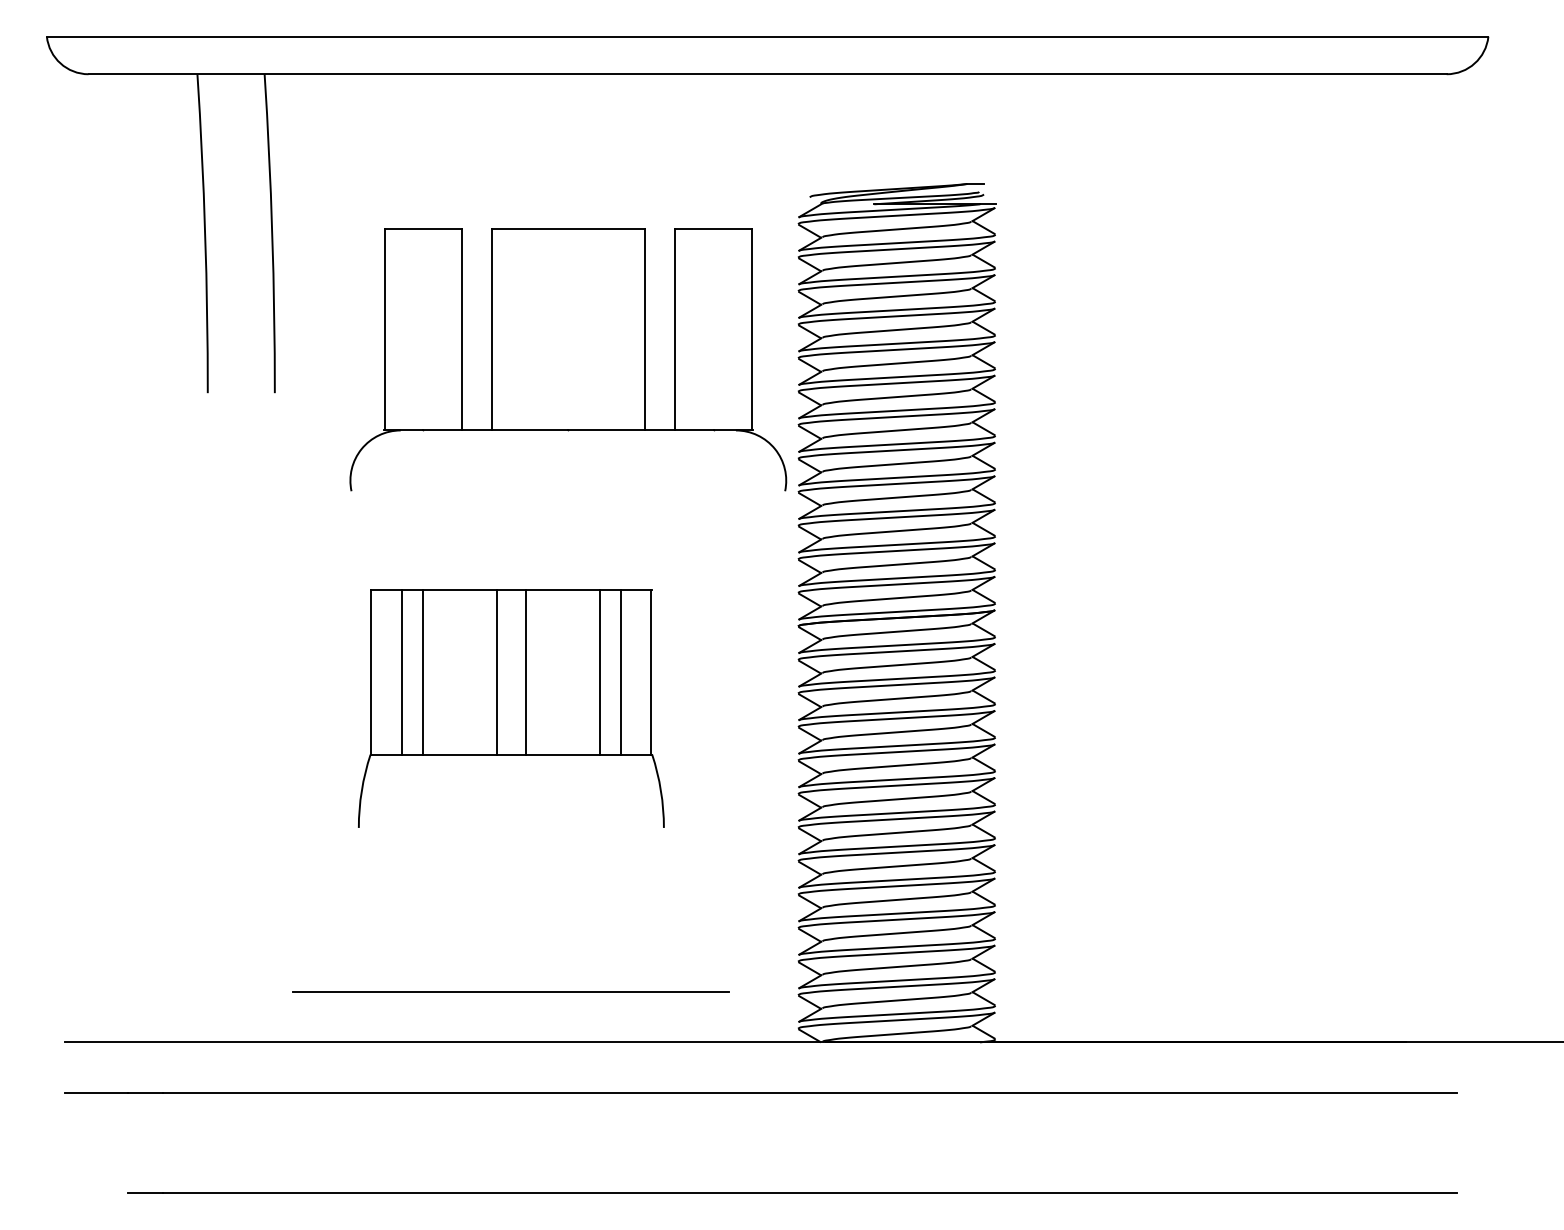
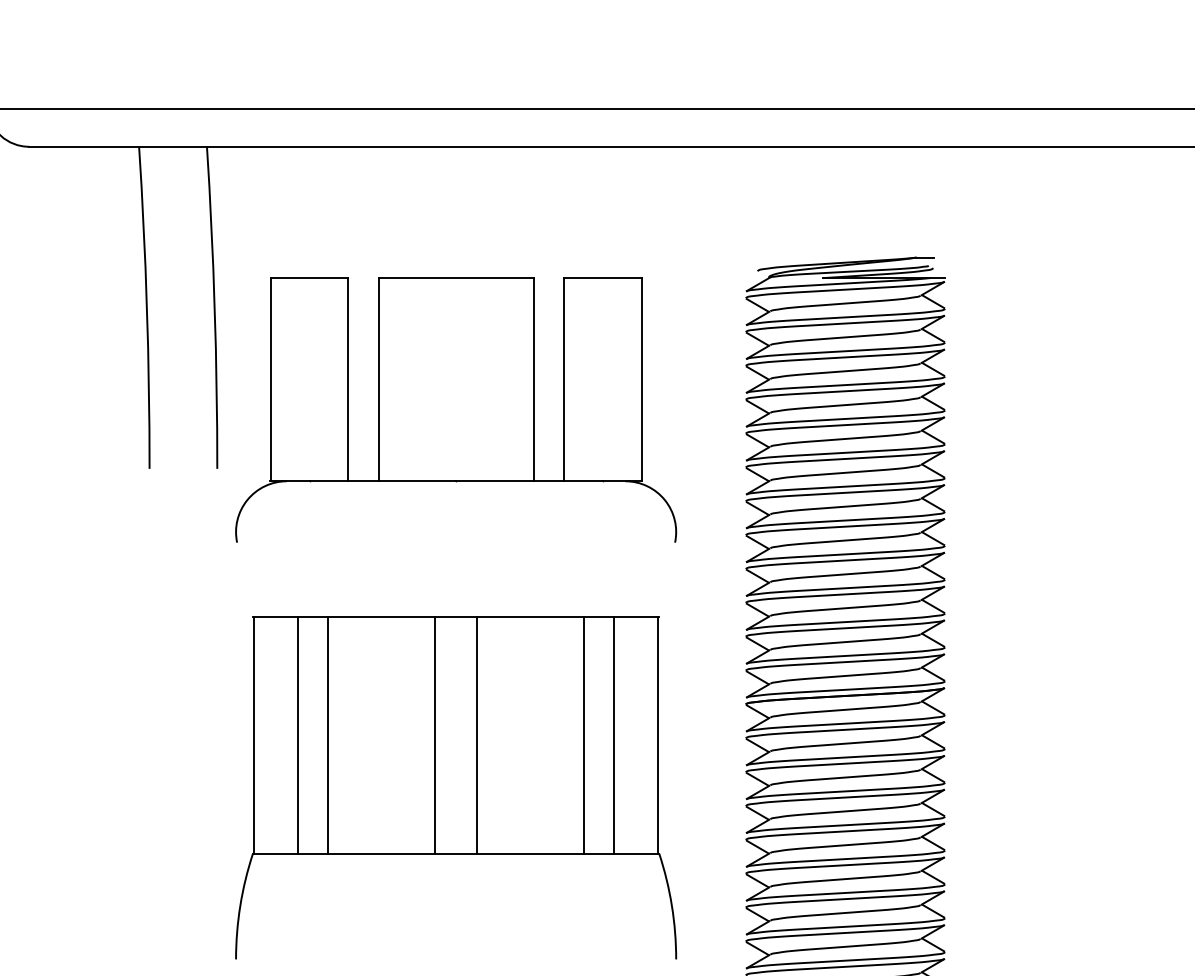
part: (568, 359) -> (456, 409), moved
part: (511, 708) -> (456, 787), size x1.43

